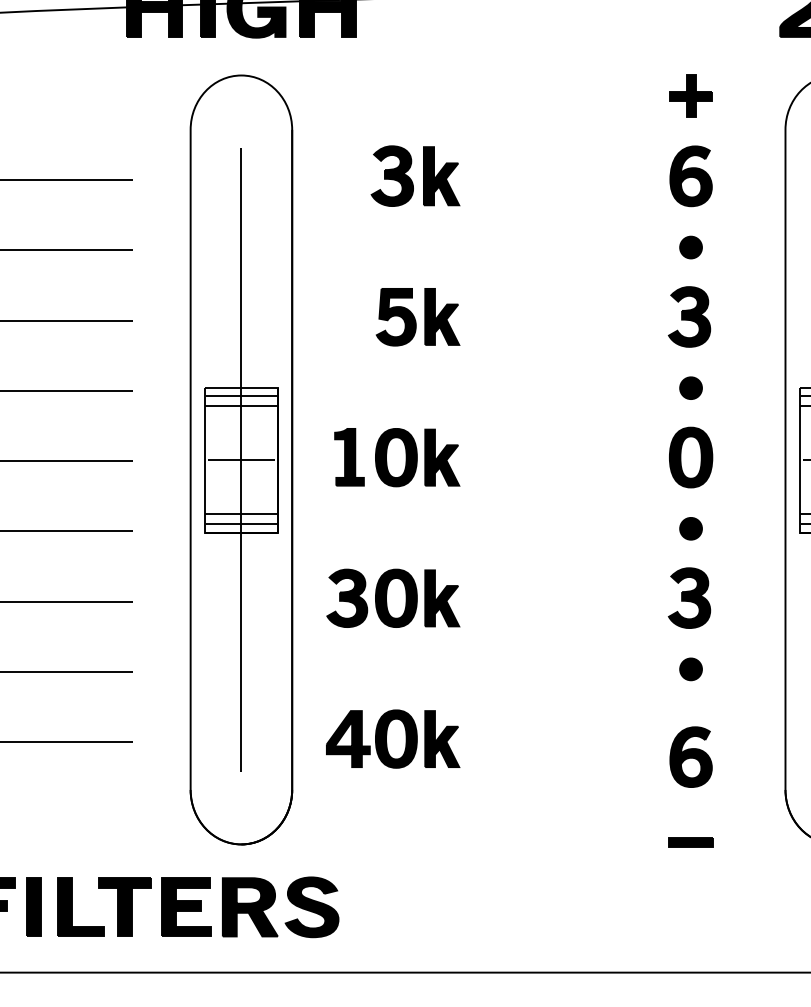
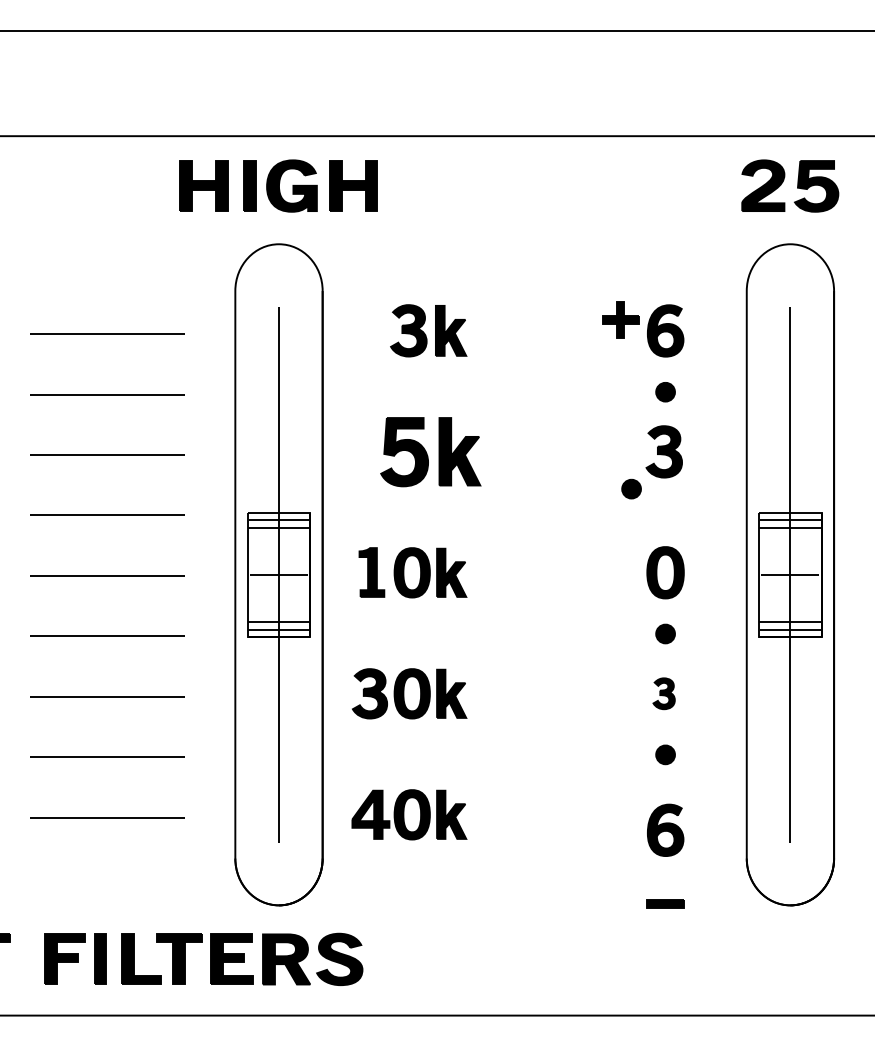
part: (690, 95) -> (620, 319), moved
part: (417, 316) -> (430, 451), size x1.4
part: (690, 387) -> (631, 488), moved
part: (688, 598) -> (663, 693), size x0.6

